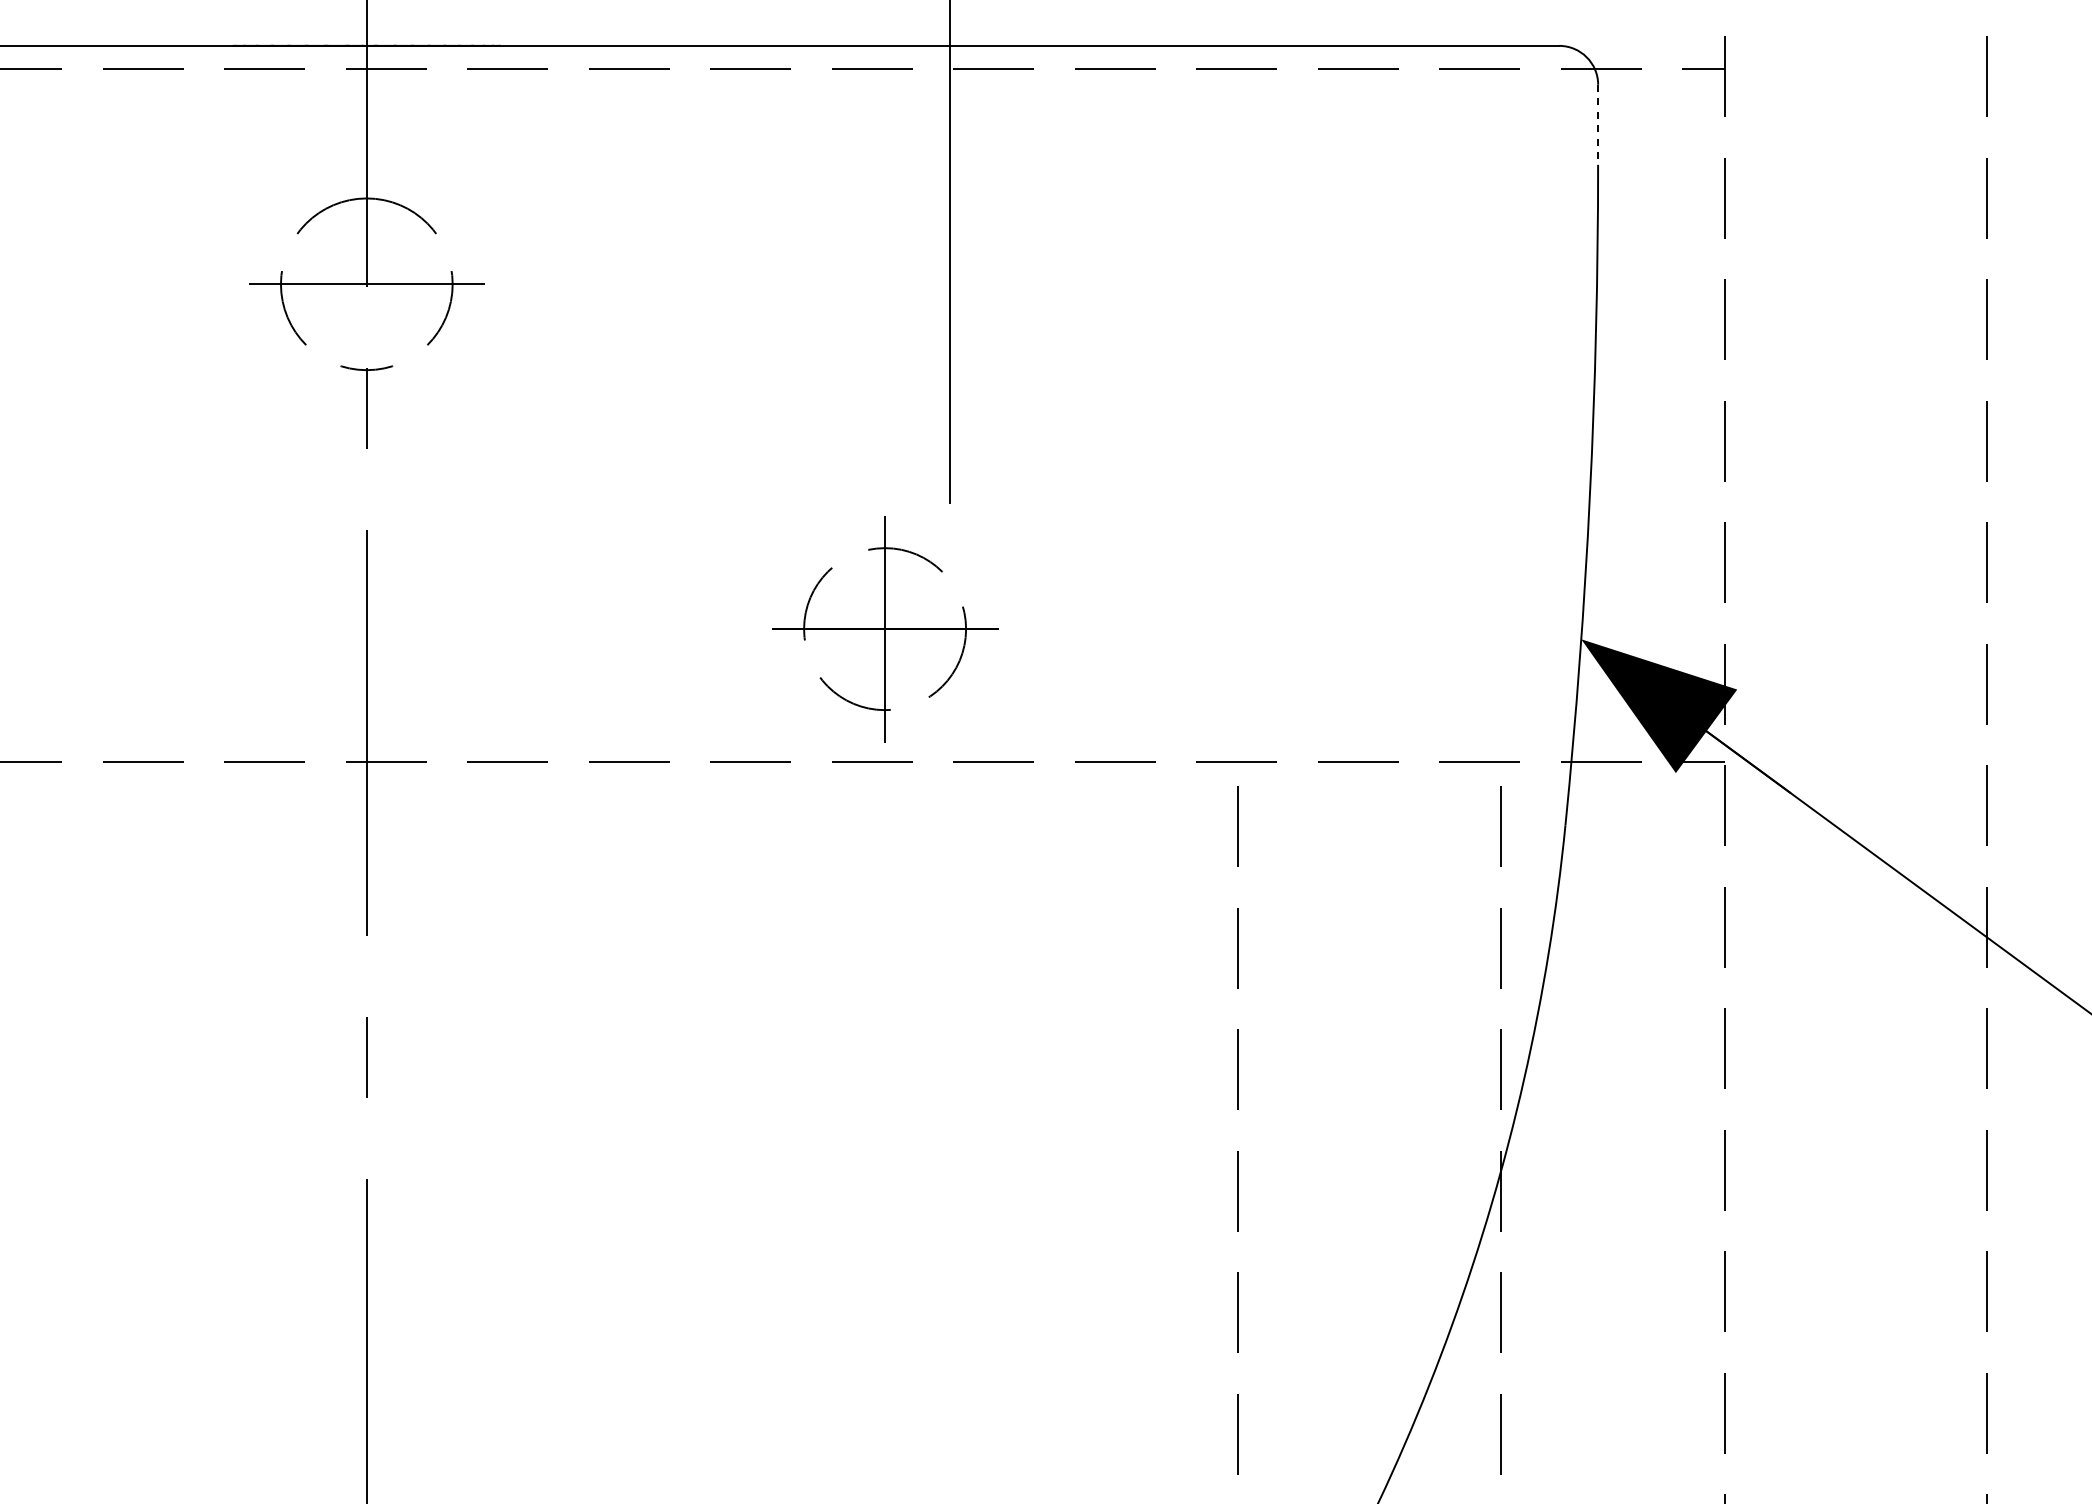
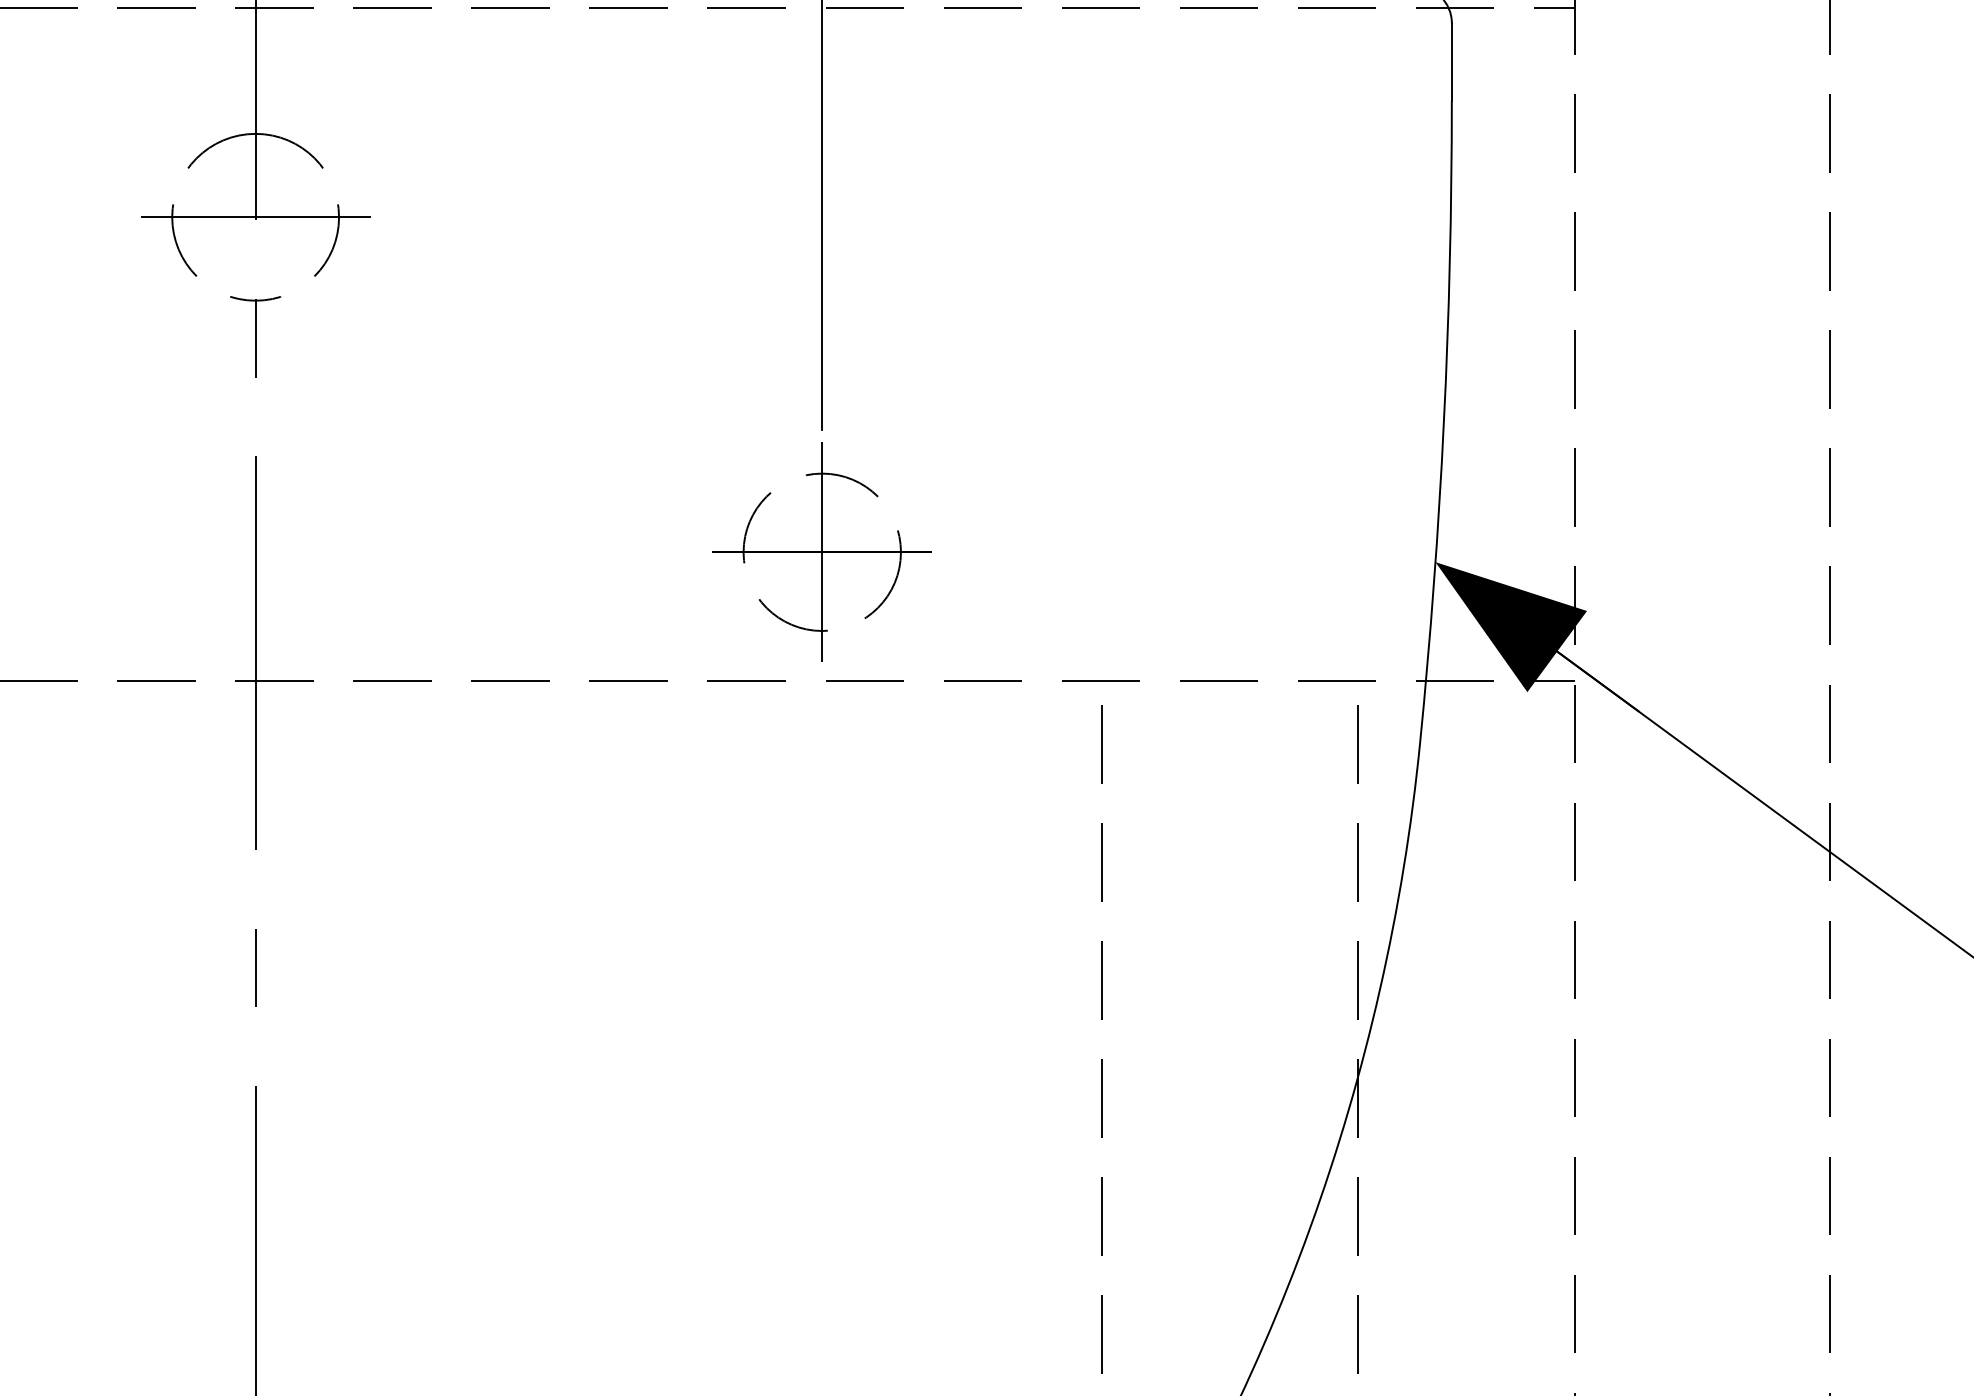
line: (1598, 125) -> (1452, 63), dashed -> solid
part: (885, 629) -> (822, 552), moved

